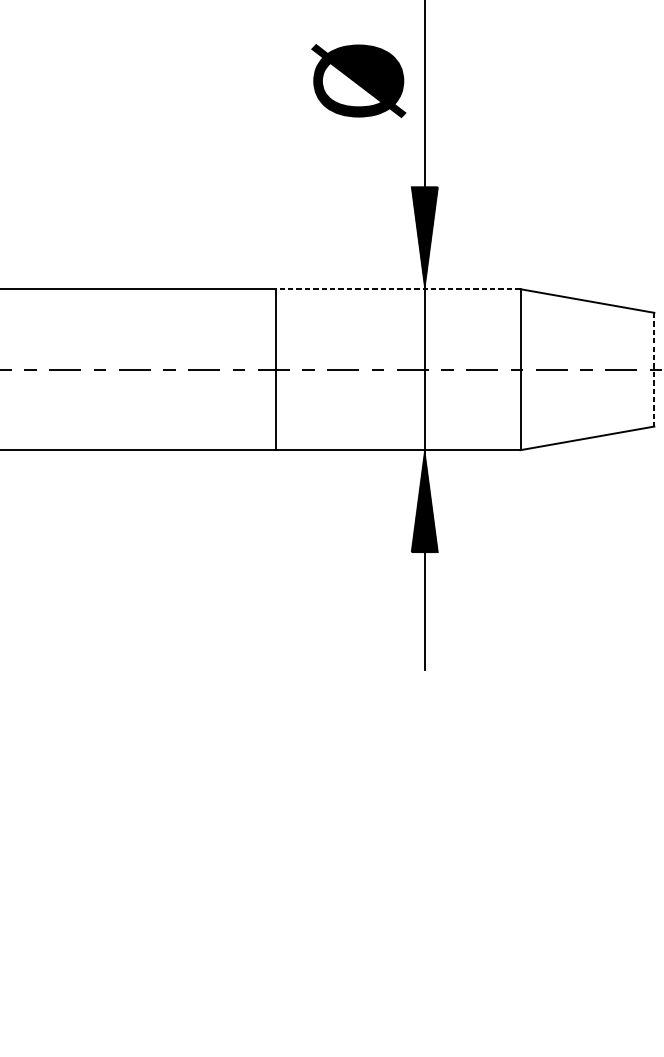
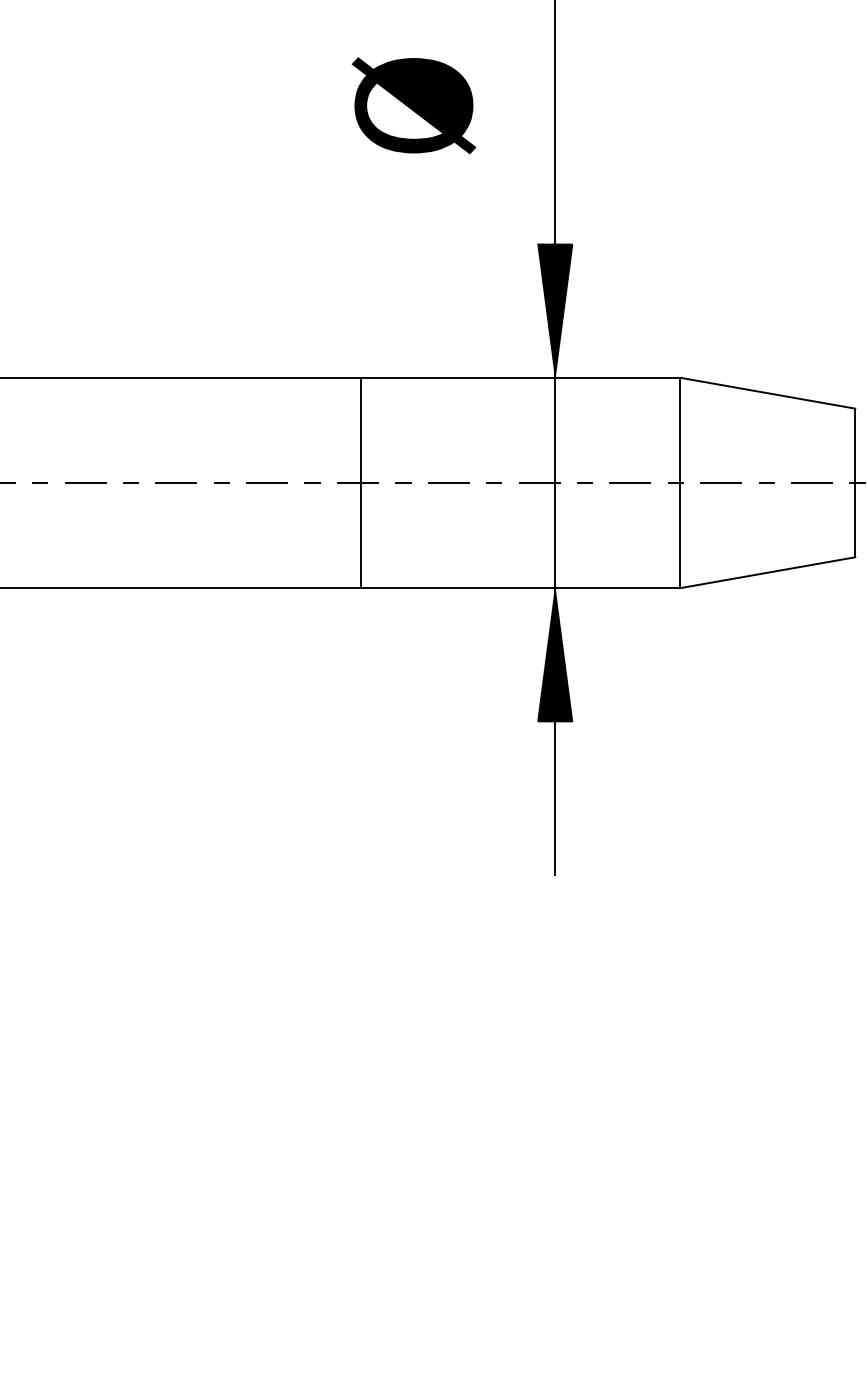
text: (358, 80) -> (413, 105), moved
line: (398, 288) -> (520, 377), dashed -> solid
line: (654, 370) -> (855, 483), dashed -> solid

